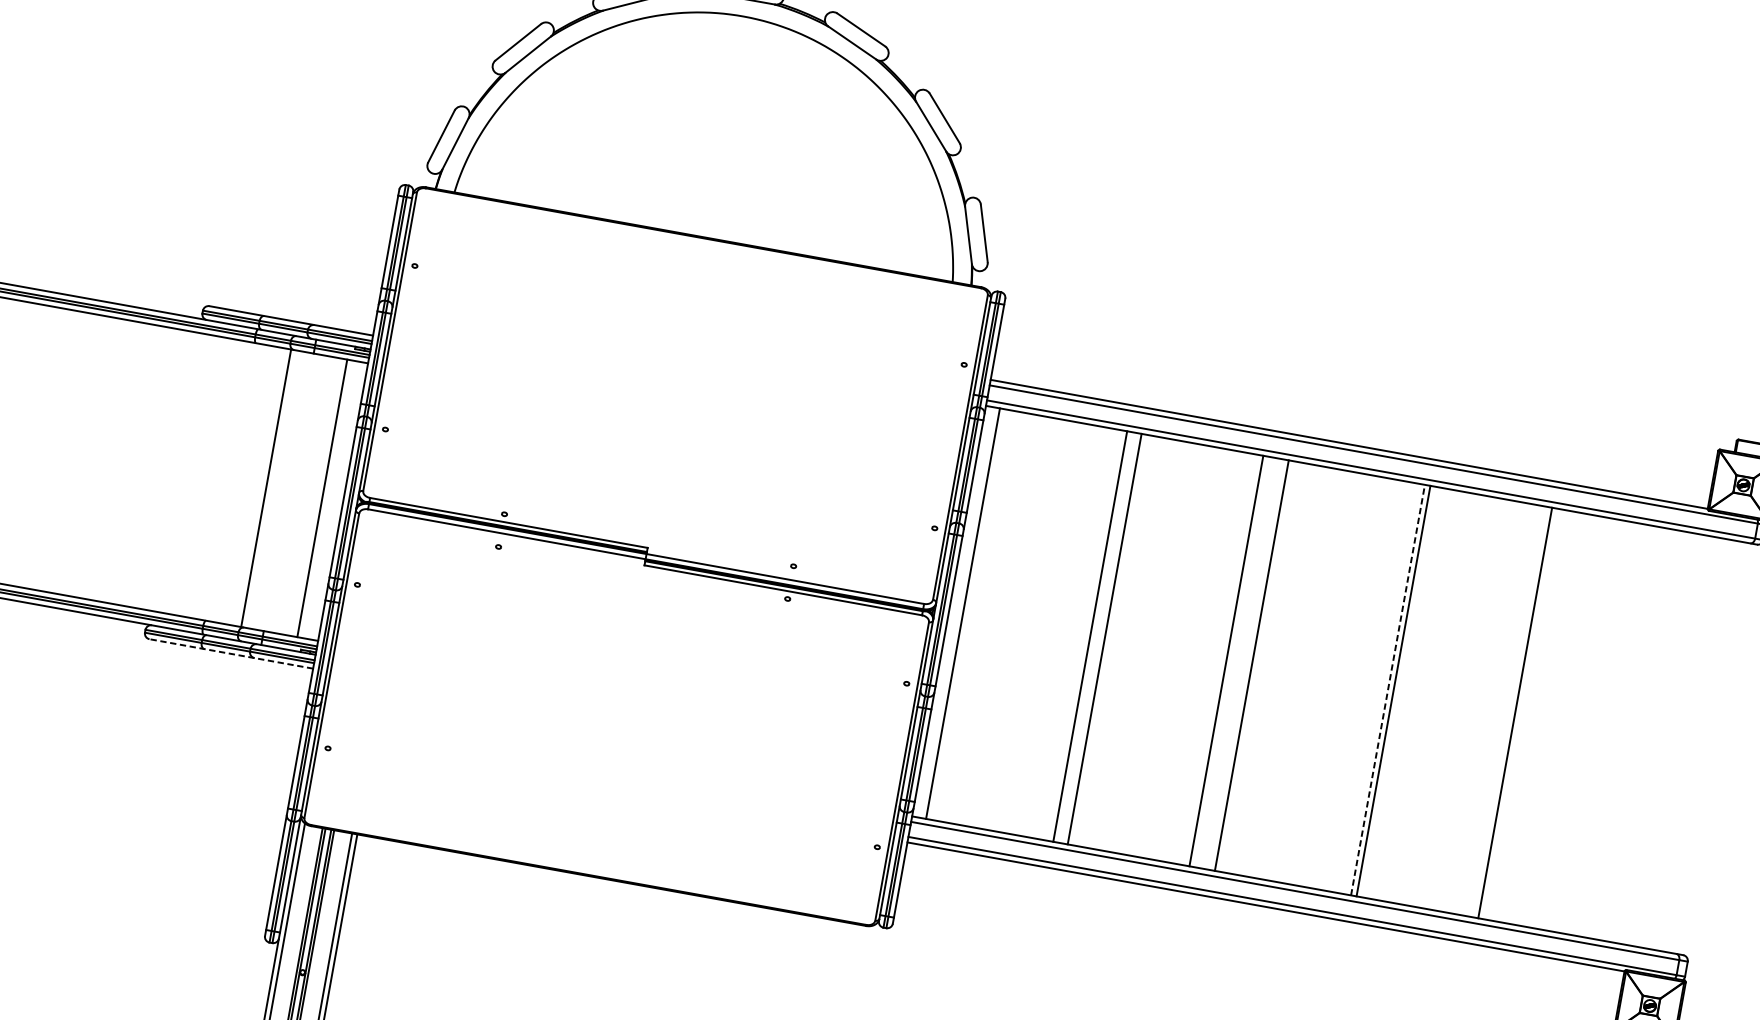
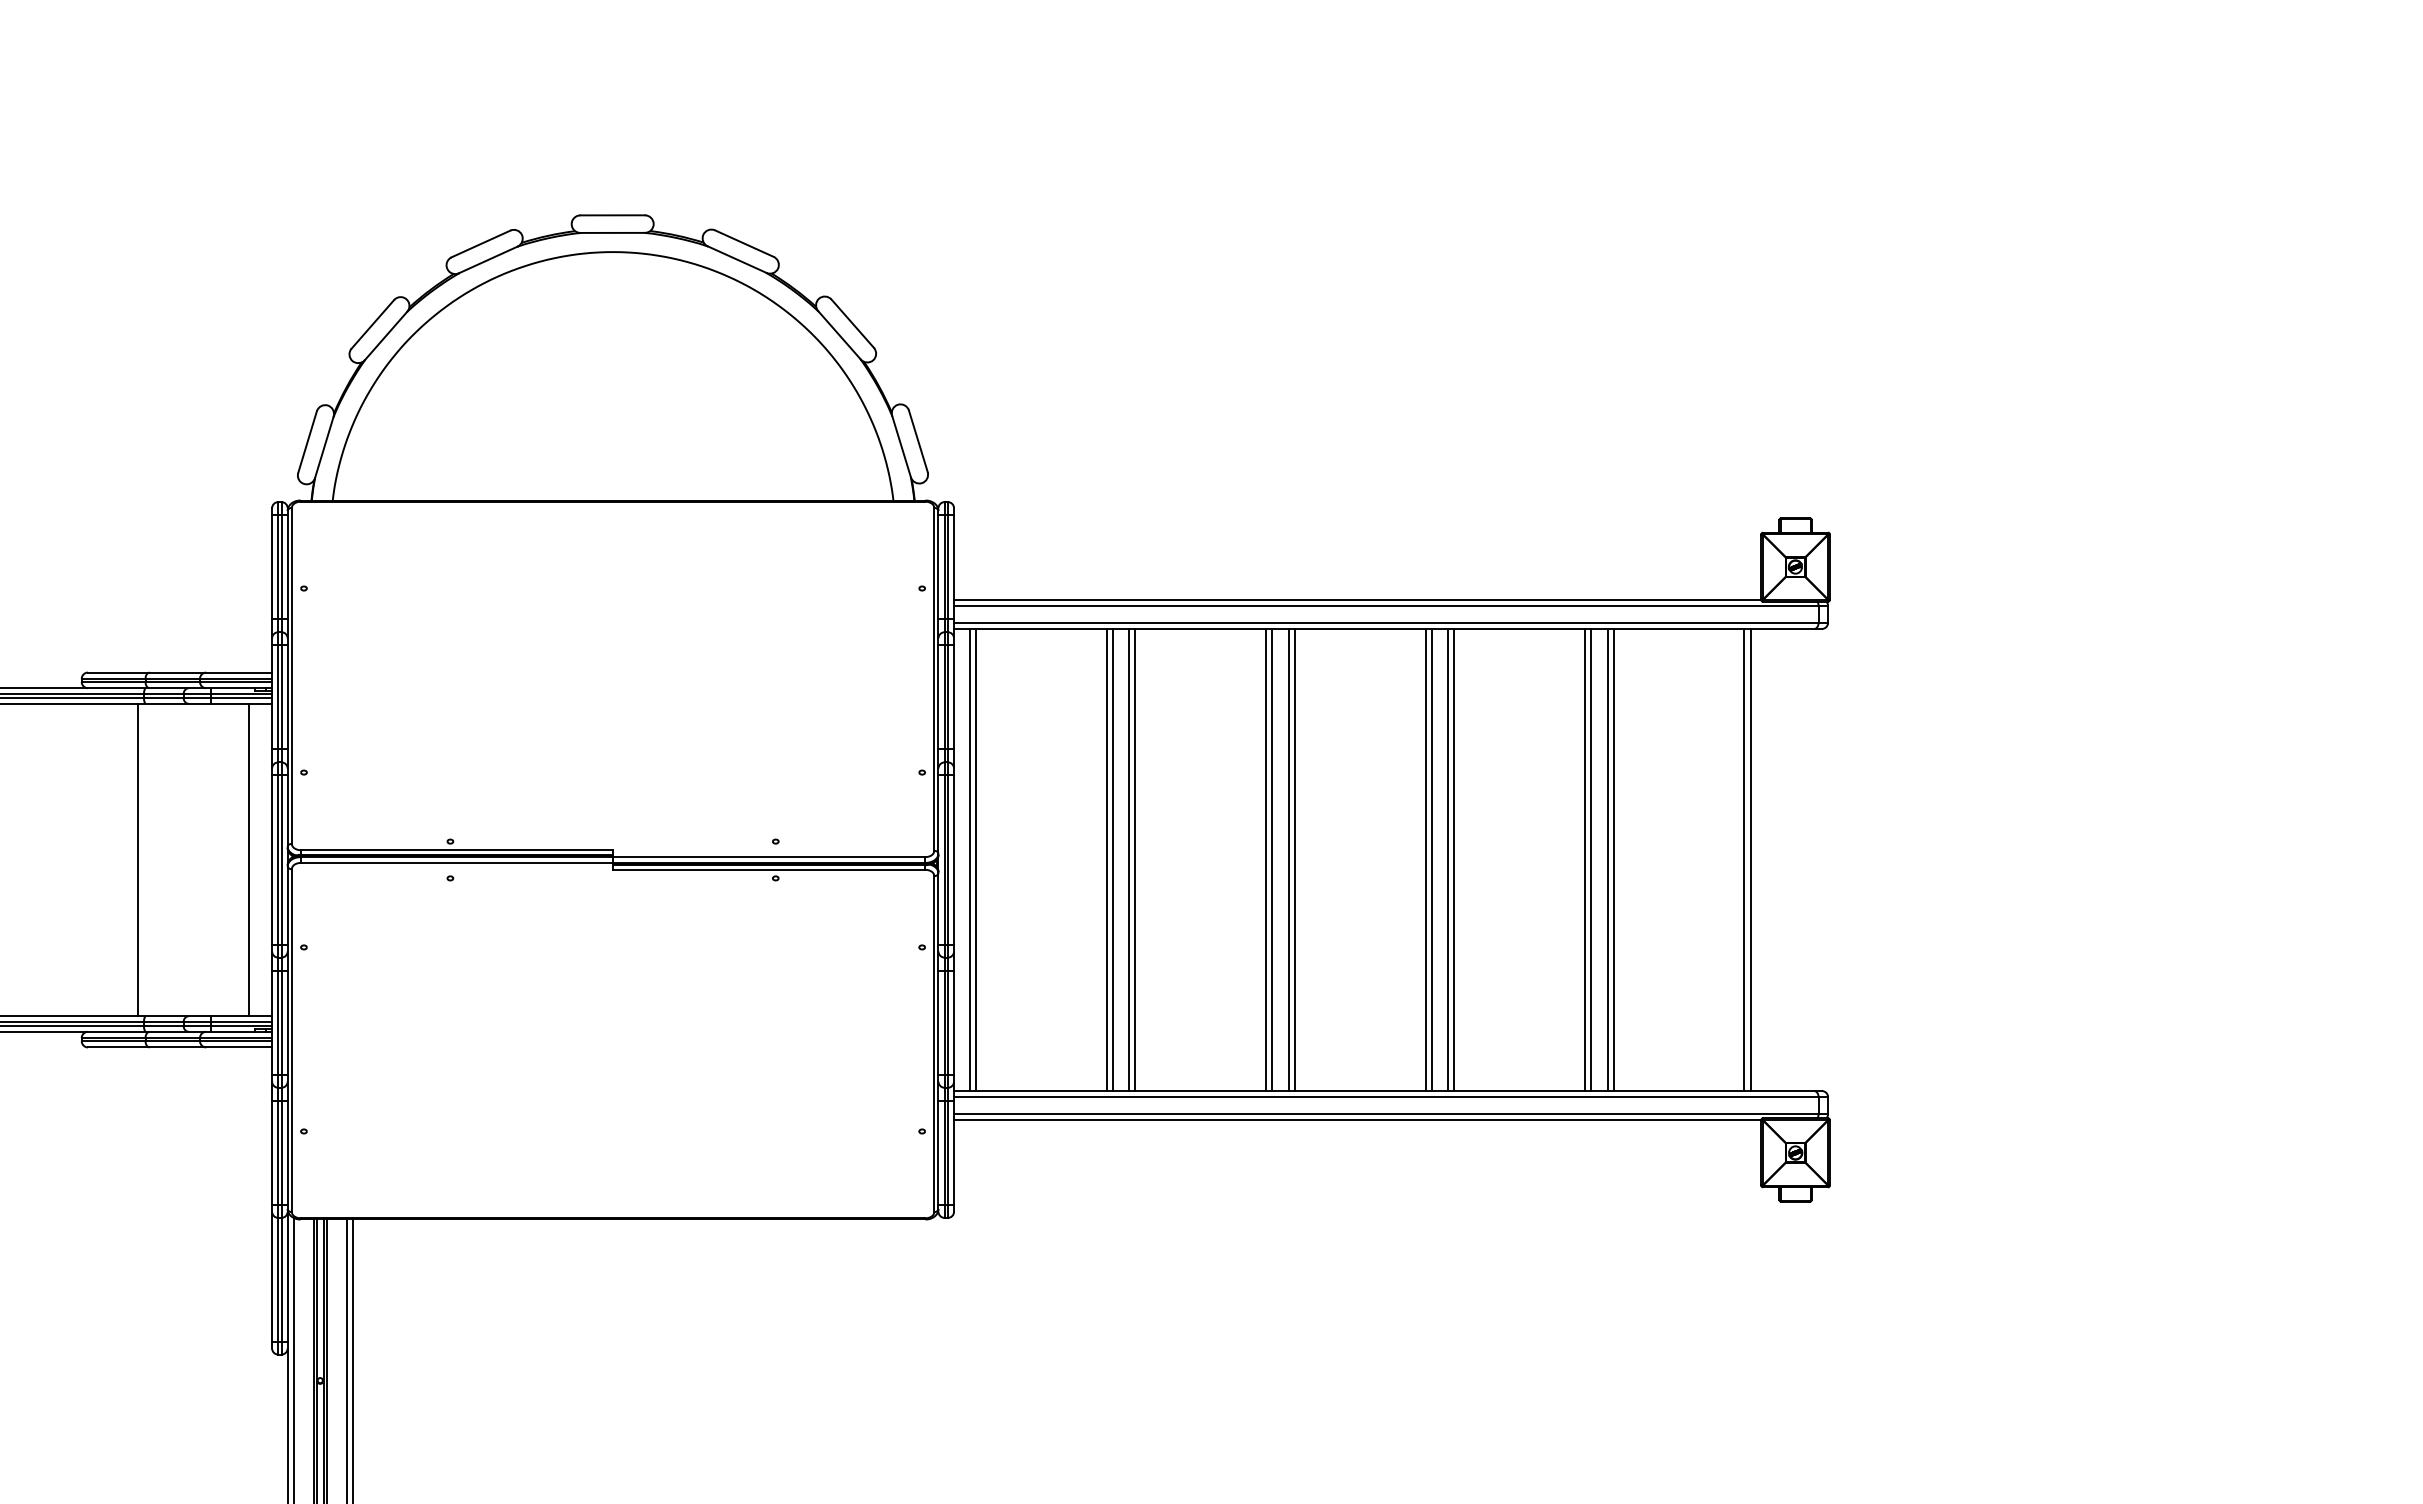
line: (266, 487) -> (138, 859), moved
line: (968, 615) -> (975, 860), added
line: (1084, 635) -> (1106, 860), added
line: (1110, 640) -> (1135, 860), added
line: (230, 653) -> (179, 1047), dashed -> solid
line: (1231, 662) -> (1272, 860), added
line: (1246, 665) -> (1288, 860), added
line: (1367, 686) -> (1425, 860), added
line: (1373, 687) -> (1431, 860), added
line: (1388, 689) -> (1448, 859), dashed -> solid
line: (1510, 712) -> (1585, 860), added
line: (1529, 716) -> (1607, 860), added
line: (1534, 717) -> (1613, 860), added
line: (1651, 737) -> (1744, 860), added
line: (1656, 738) -> (1750, 860), added

